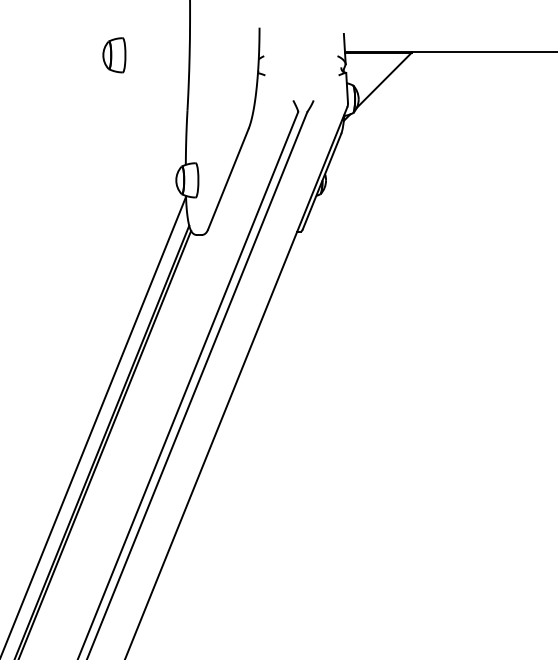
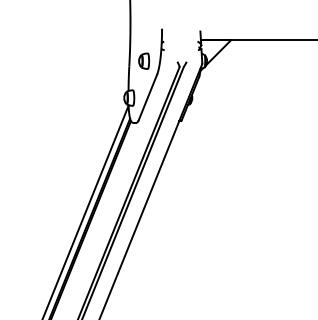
part: (115, 53) -> (144, 60), moved

